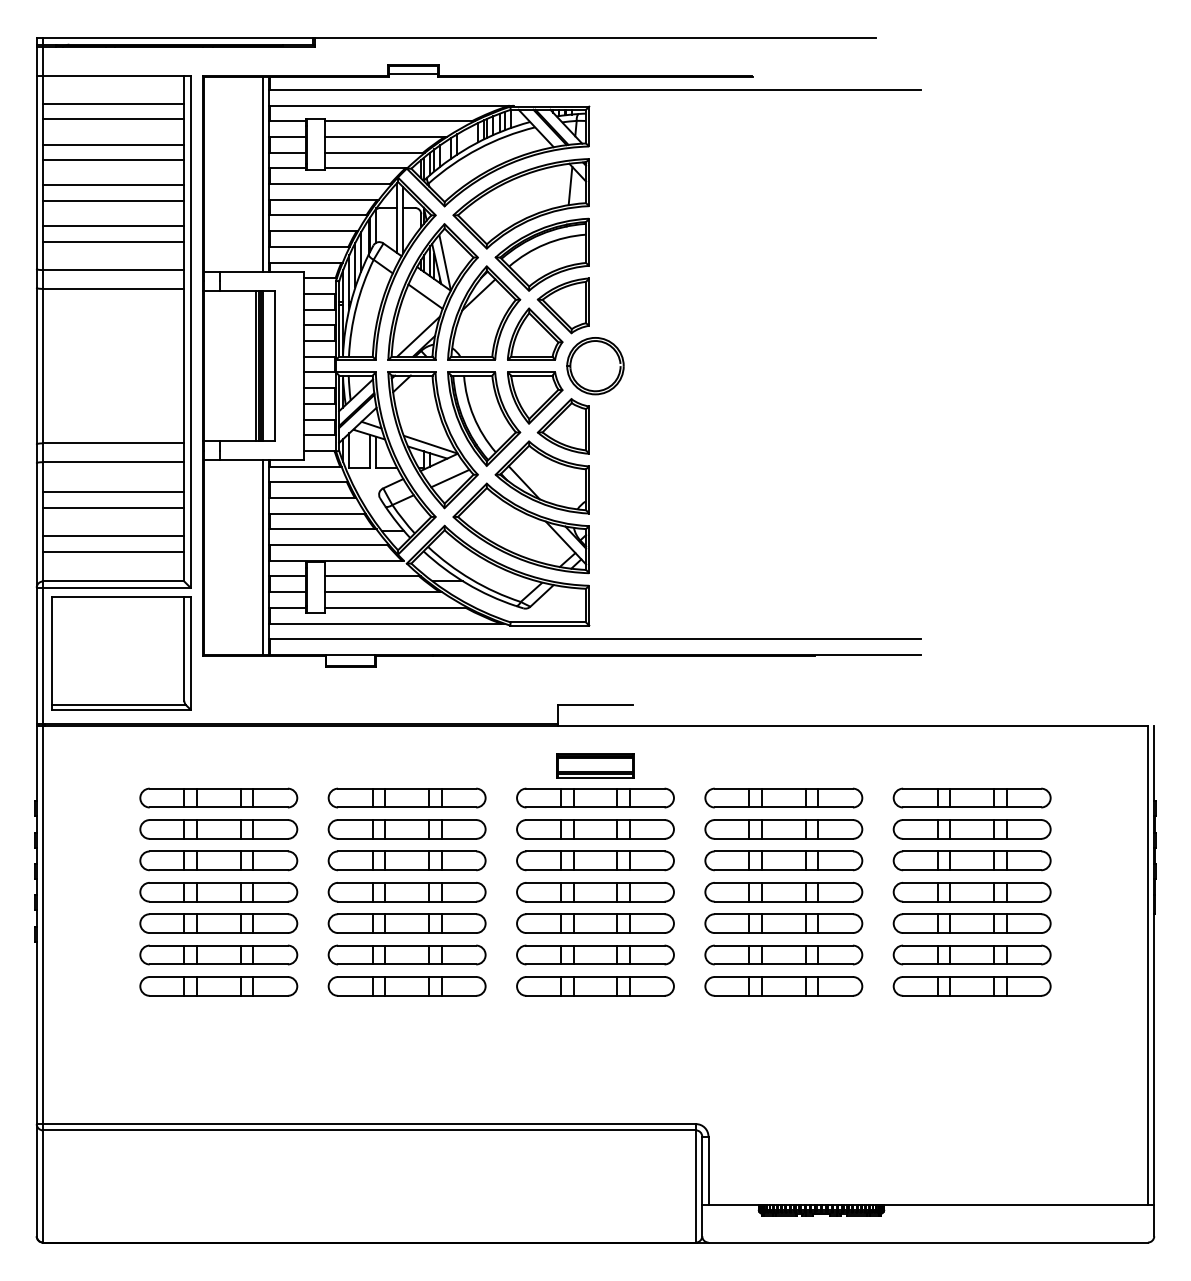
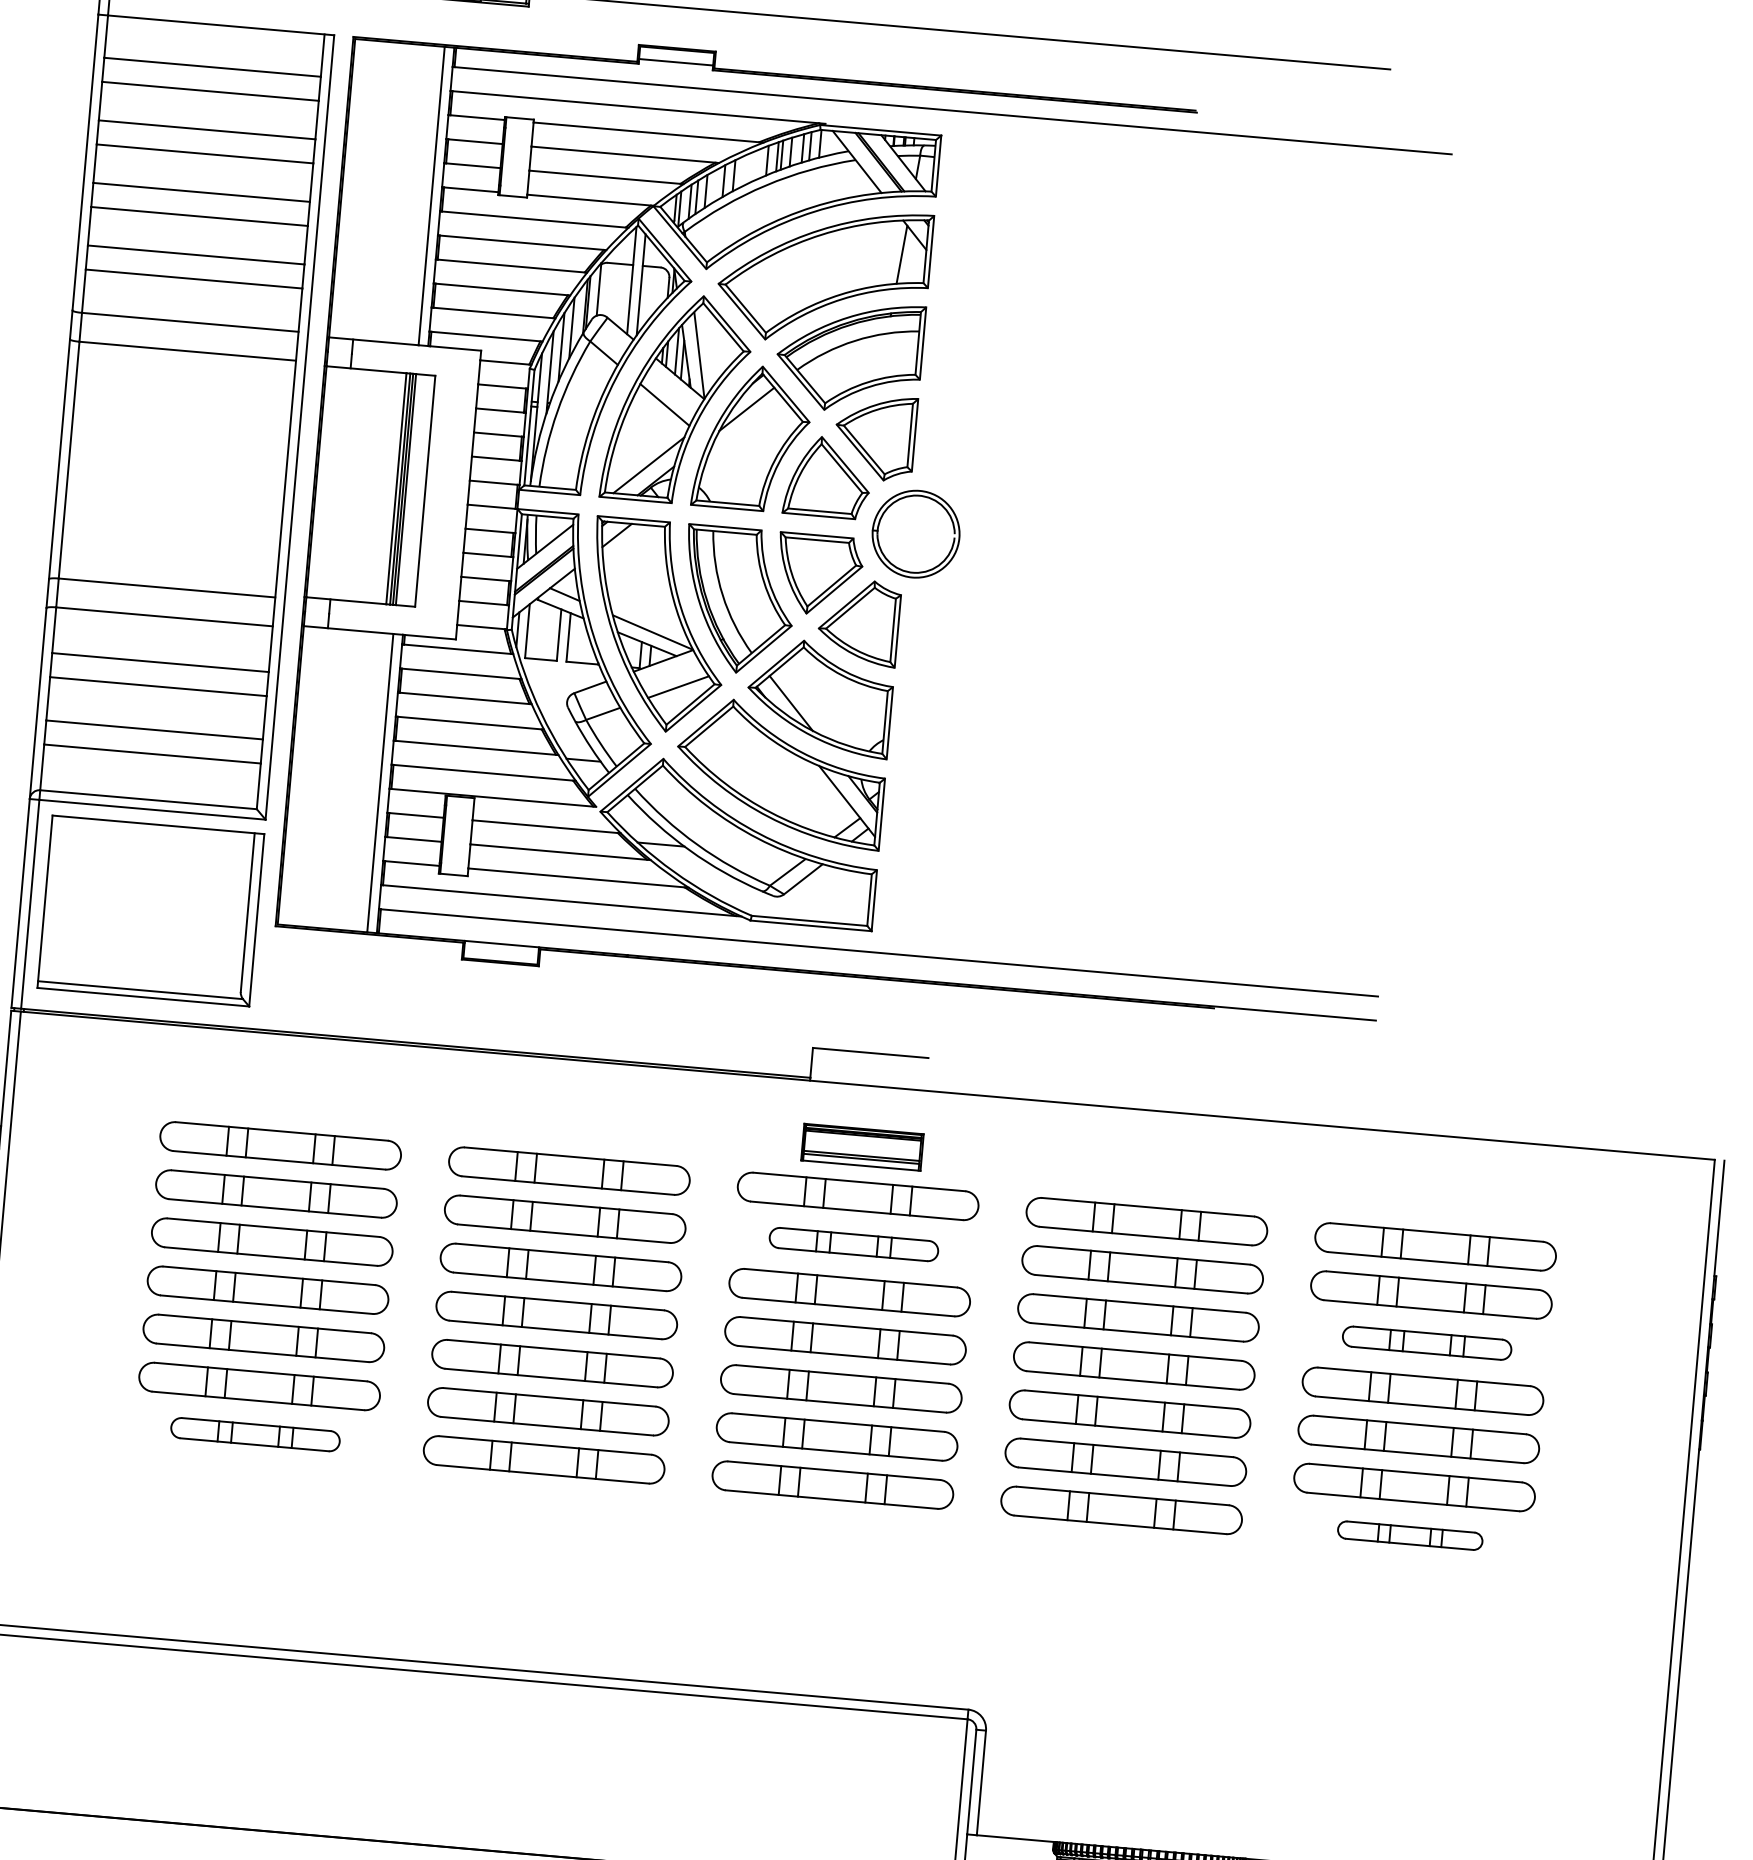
part: (595, 829) -> (853, 1244), size x0.7
part: (971, 860) -> (1426, 1342), size x0.7
part: (218, 986) -> (254, 1434), size x0.7
part: (971, 986) -> (1409, 1535), size x0.6

